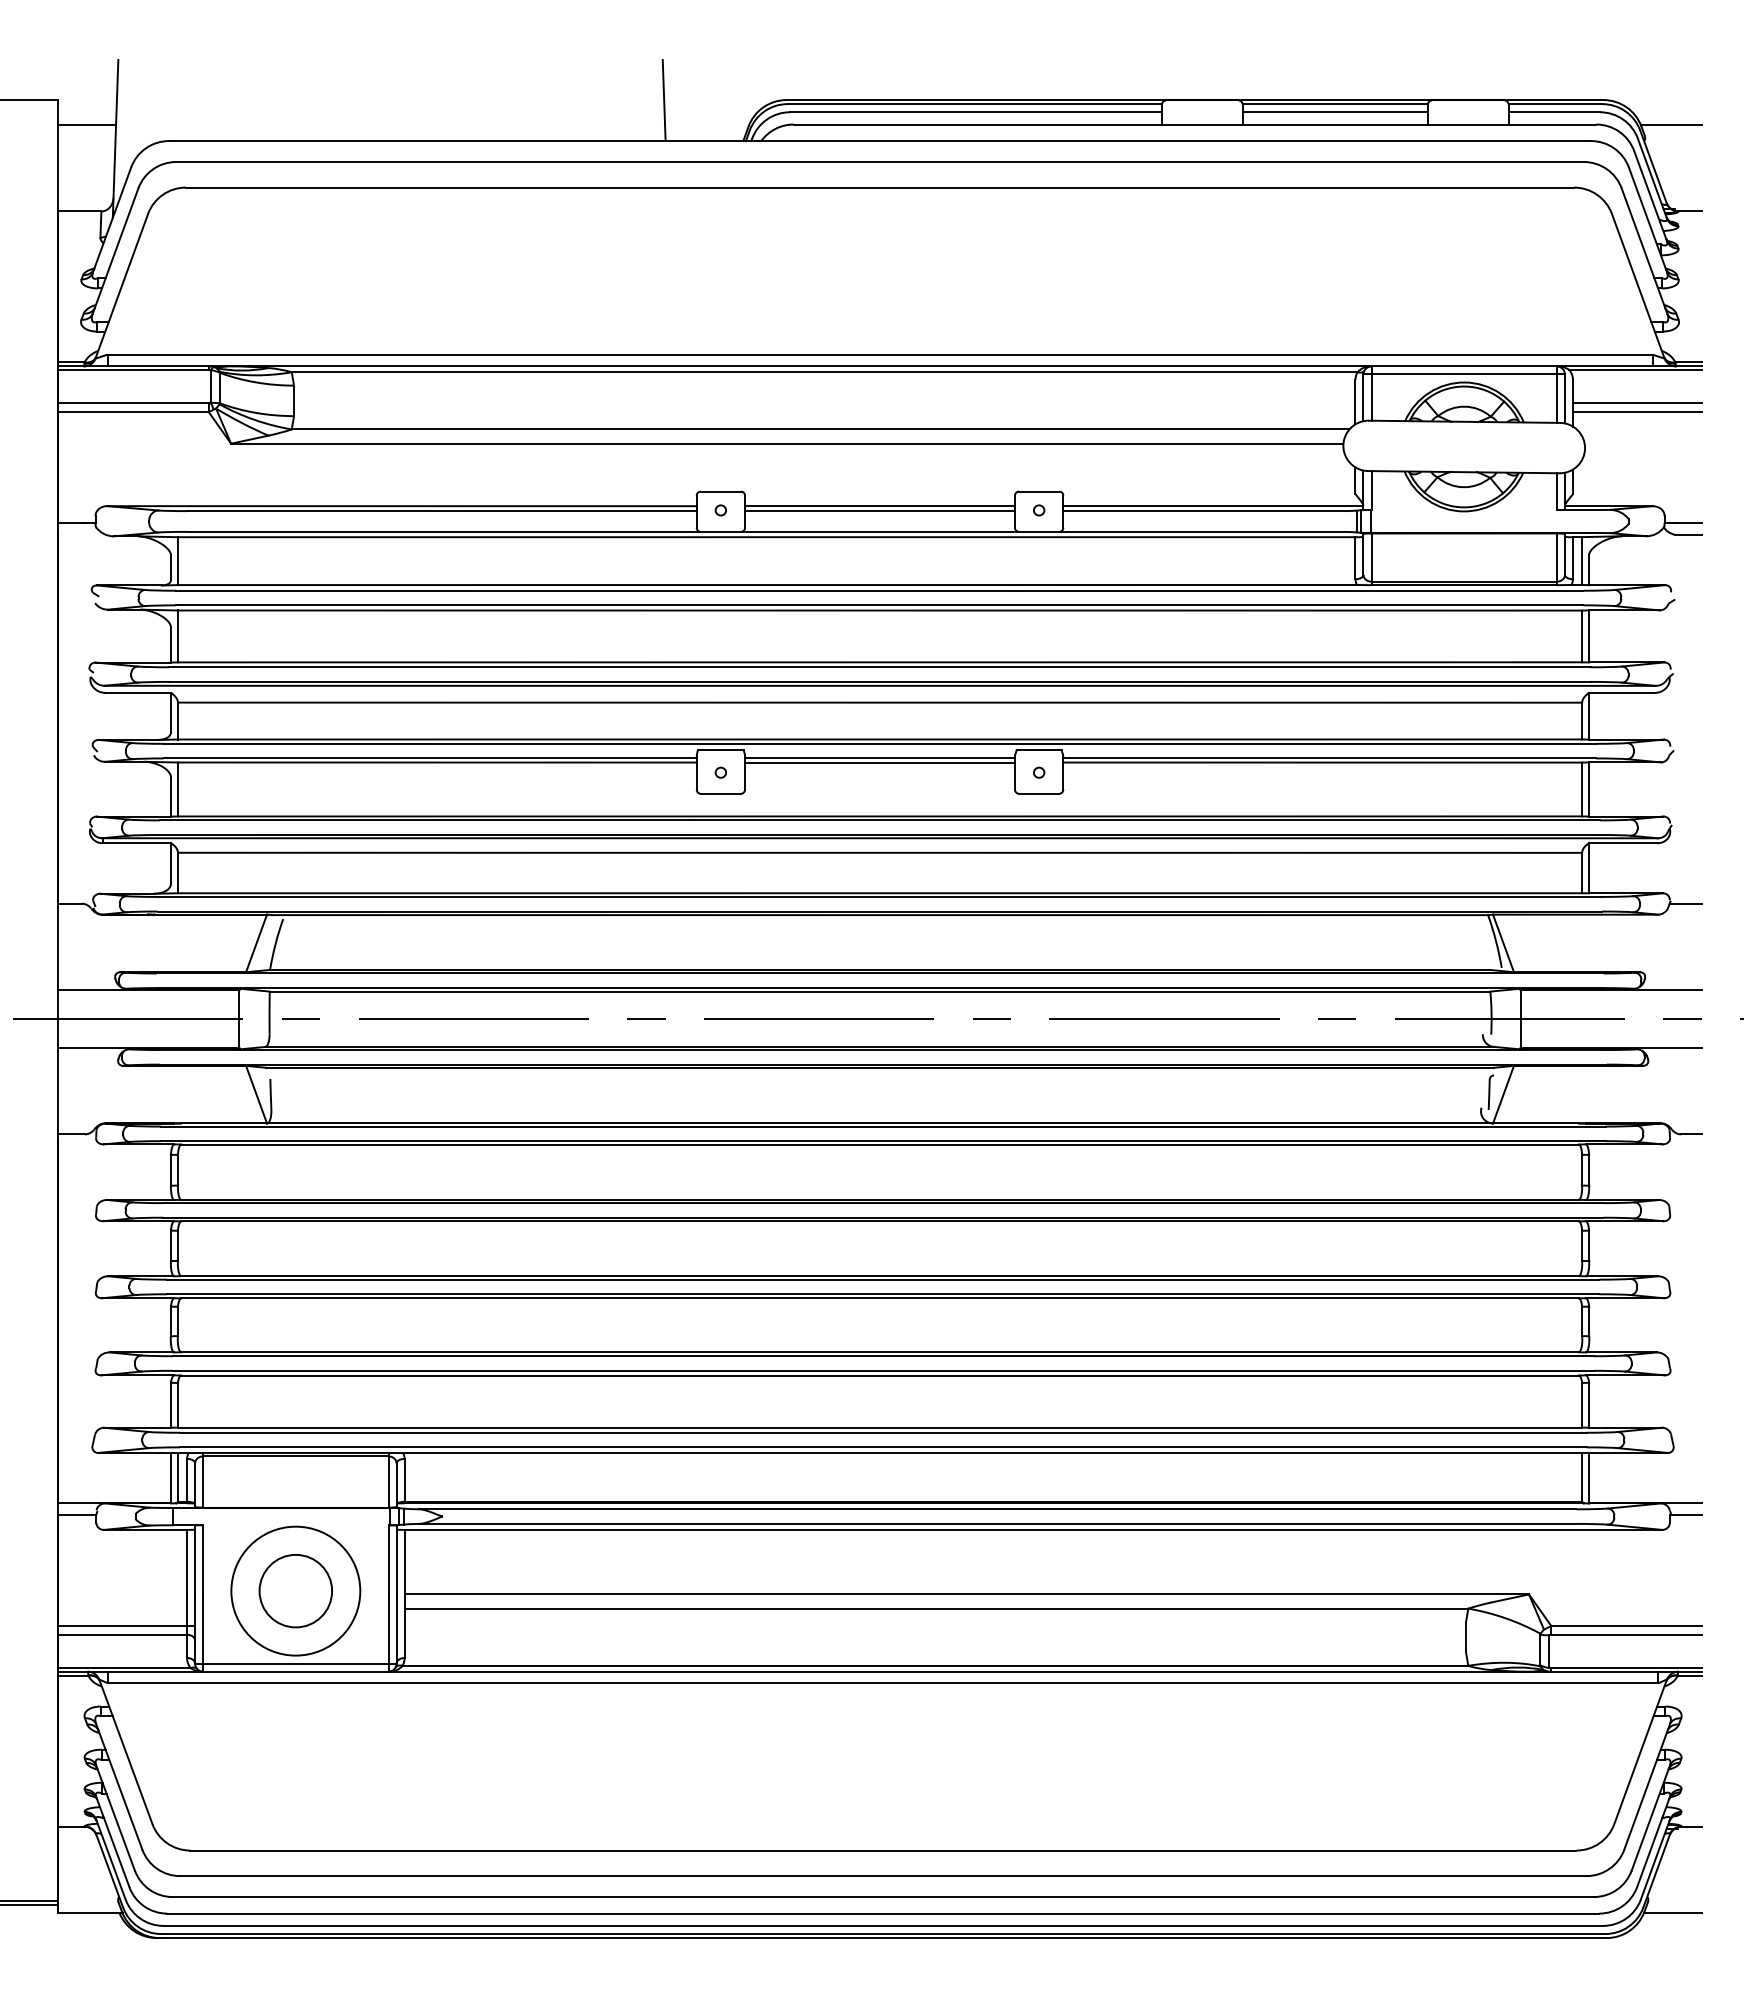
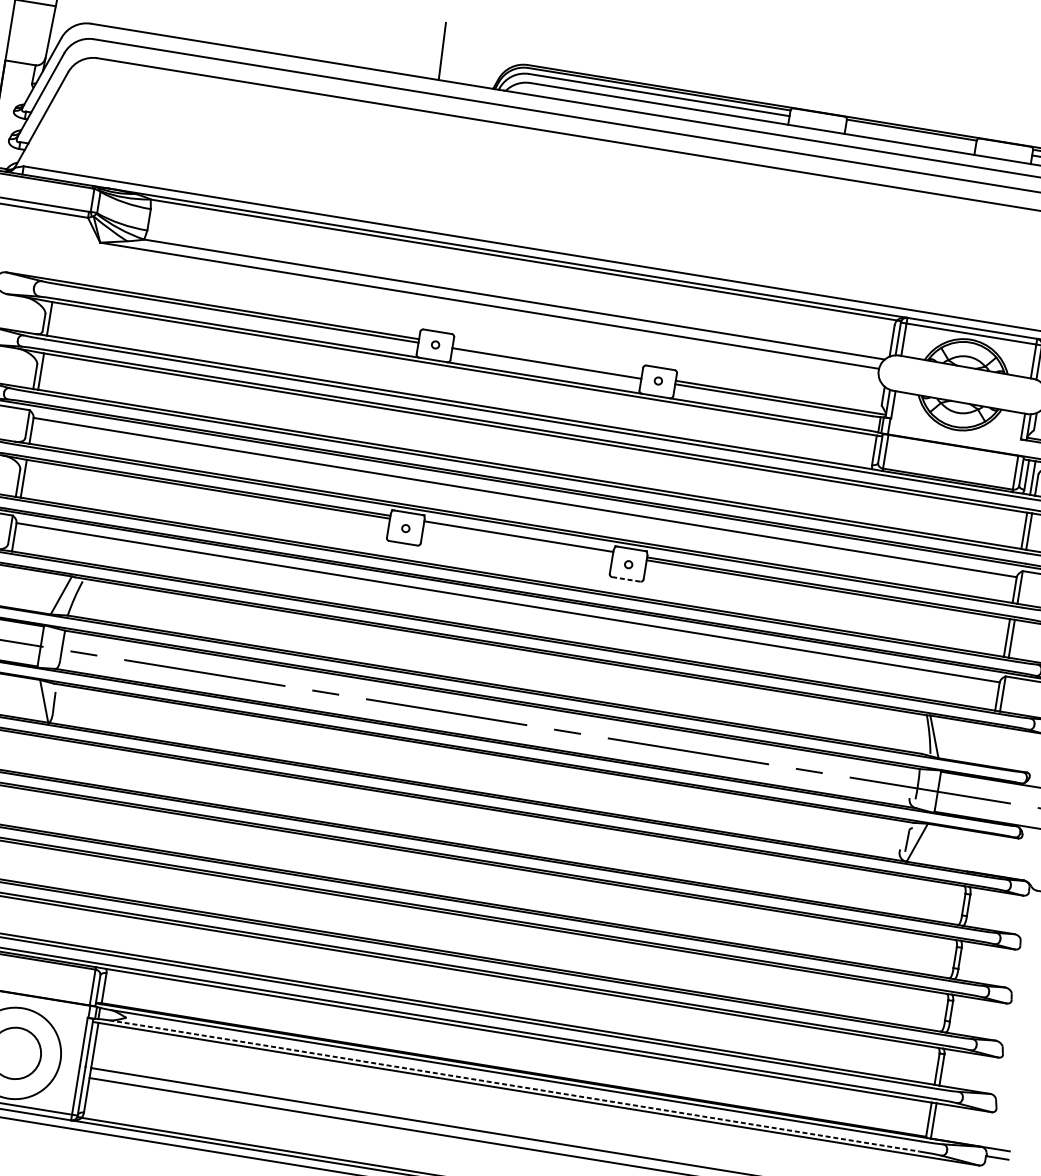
line: (1334, 112) -> (910, 135), removed
line: (879, 506) -> (547, 360), removed
line: (879, 762) -> (518, 539), removed
line: (1039, 793) -> (626, 579), solid -> dashed
line: (997, 1523) -> (514, 1085), solid -> dashed

